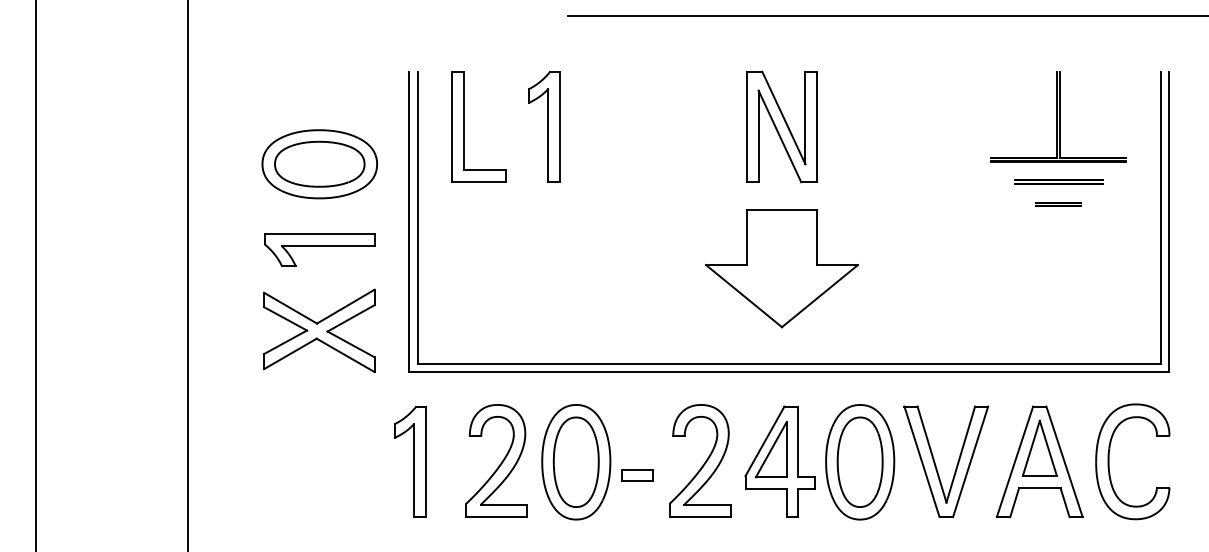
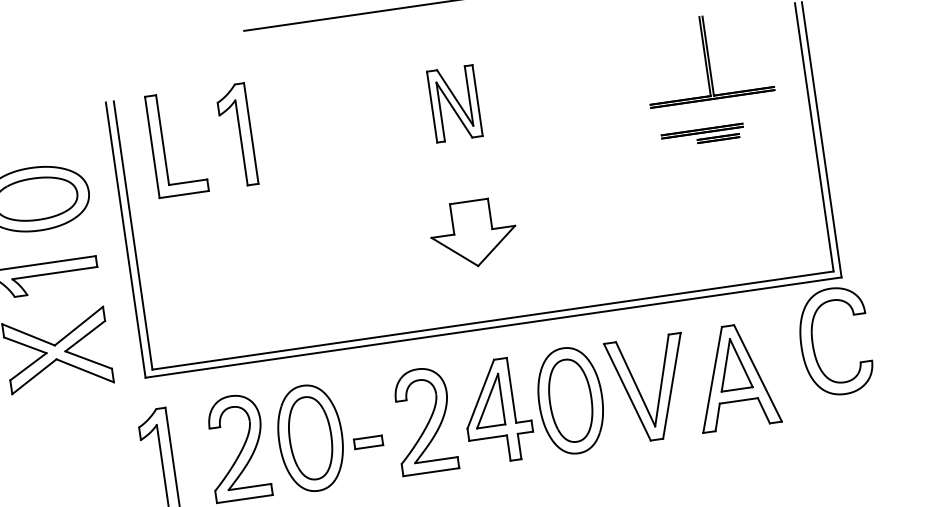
part: (781, 126) -> (454, 103), size x0.7
part: (1058, 181) -> (701, 130), moved
part: (781, 268) -> (473, 233), size x0.6
part: (1109, 461) -> (813, 344), moved

